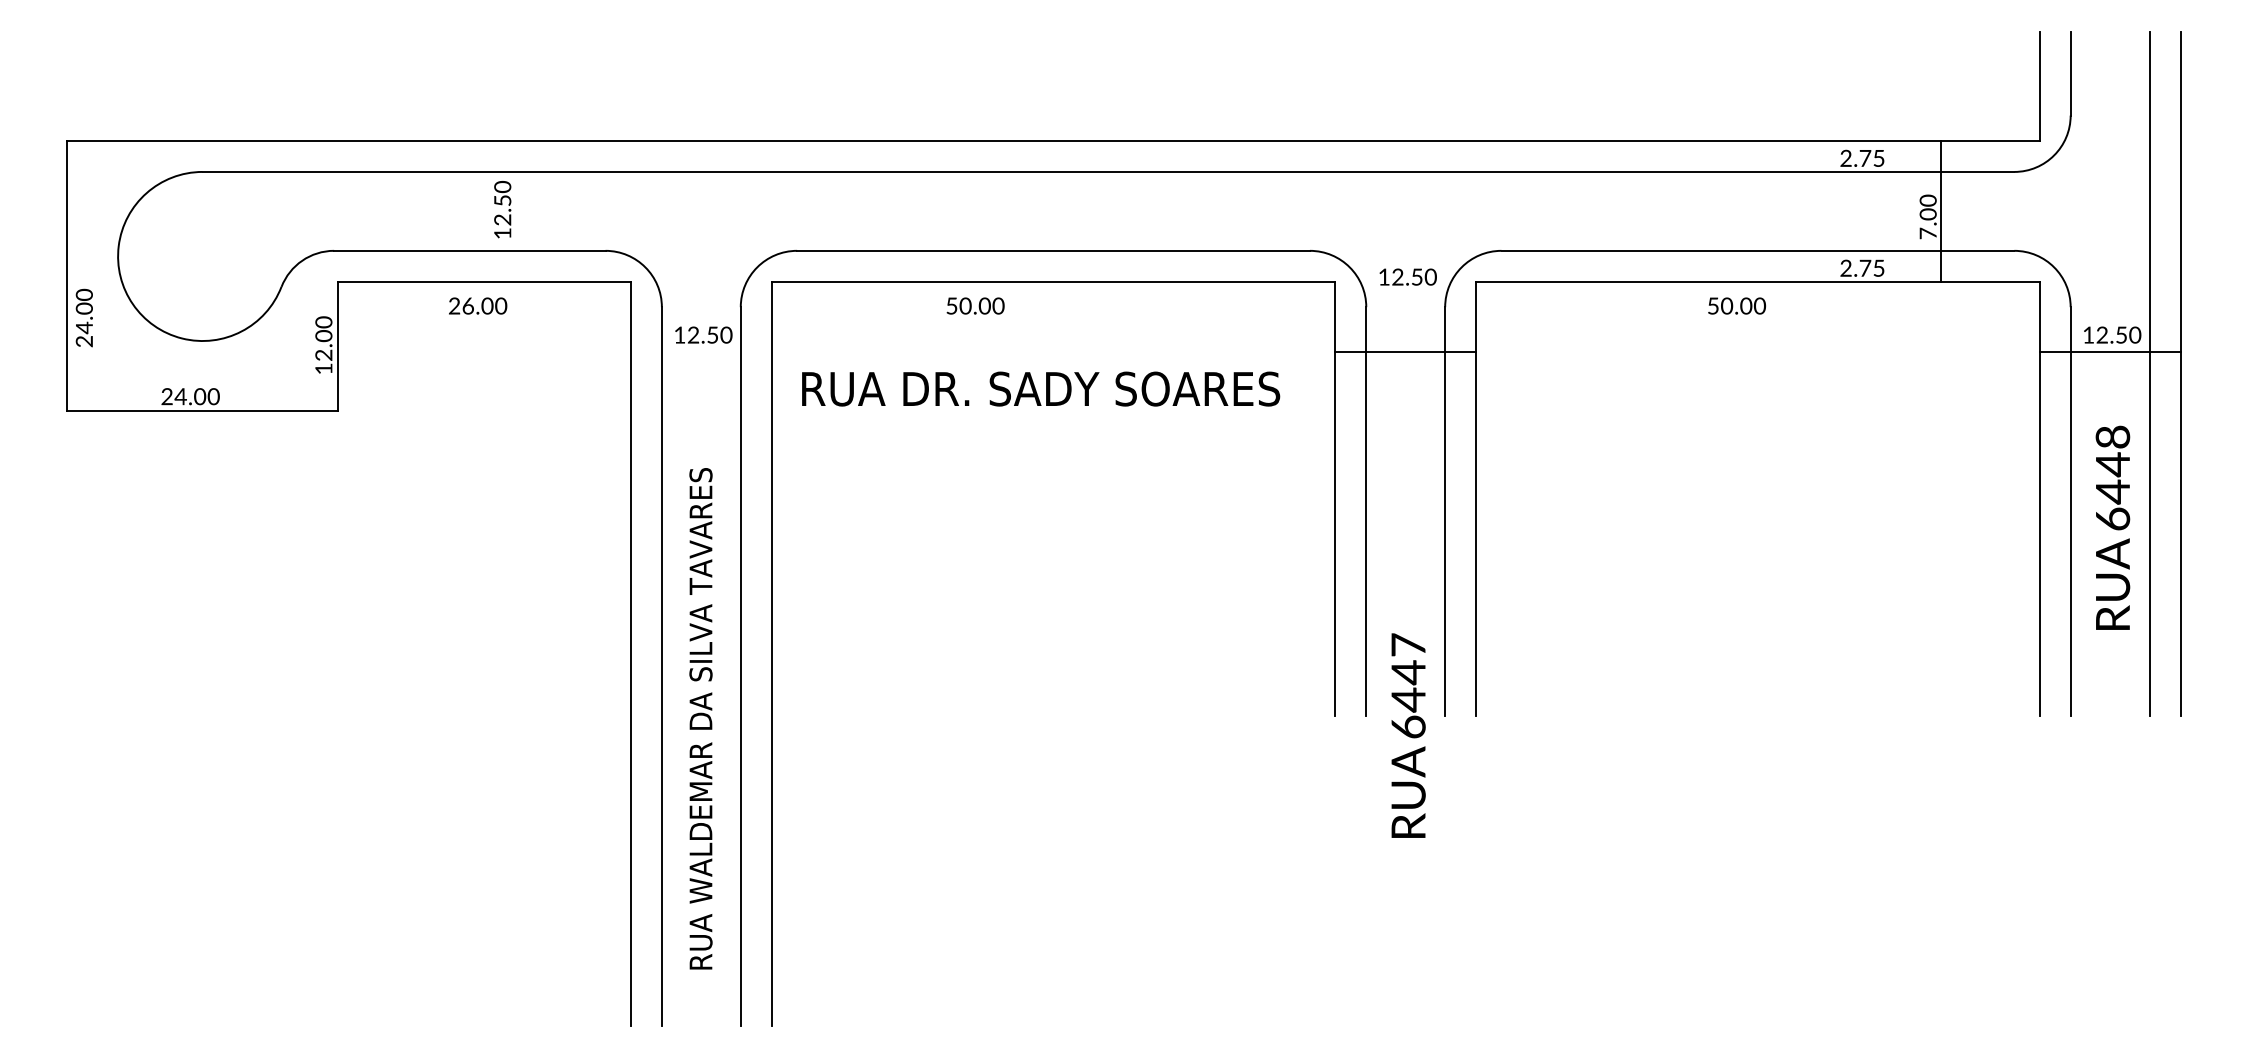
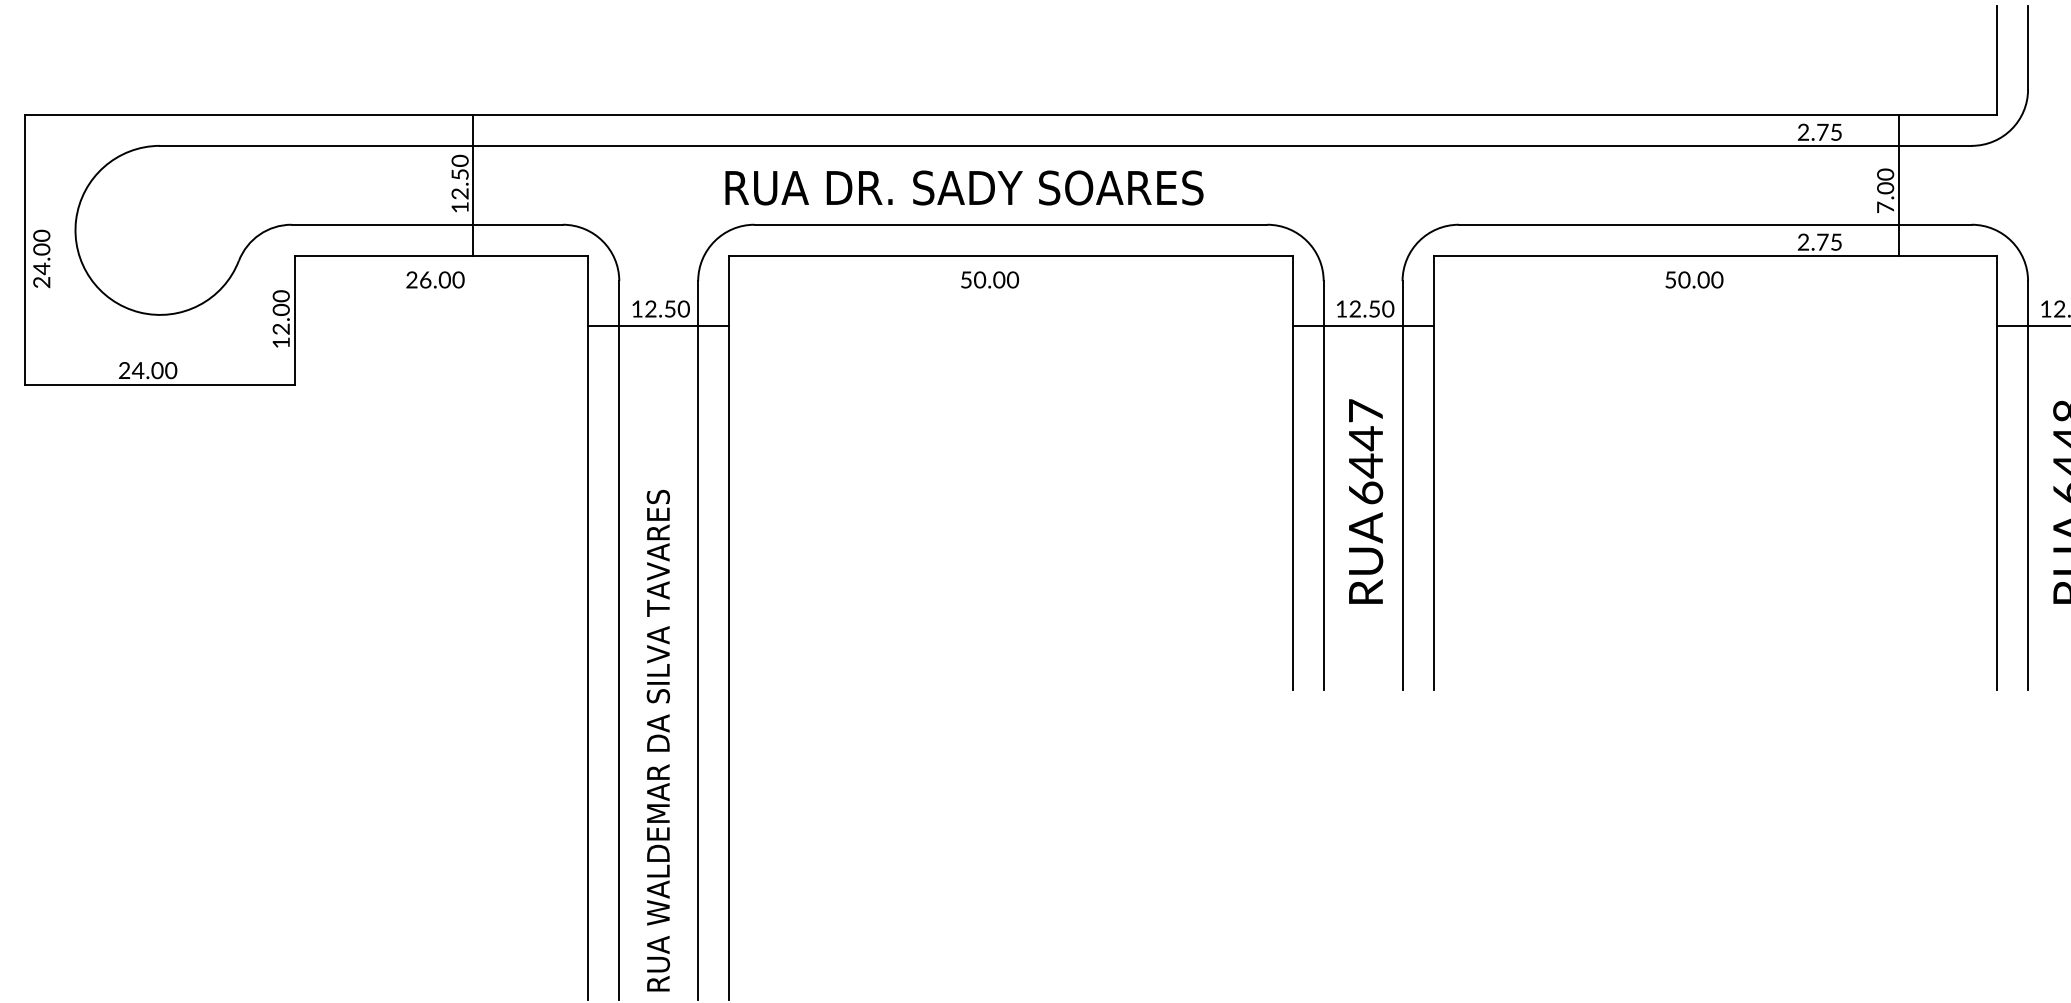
line: (515, 210) -> (472, 184), added
text: (1407, 276) -> (1364, 308), moved
text: (975, 305) -> (989, 279), moved
text: (83, 317) -> (40, 258), moved
line: (700, 352) -> (657, 326), added
text: (1041, 388) -> (964, 187), moved
text: (700, 718) -> (657, 740), moved
text: (1408, 735) -> (1365, 501), moved

